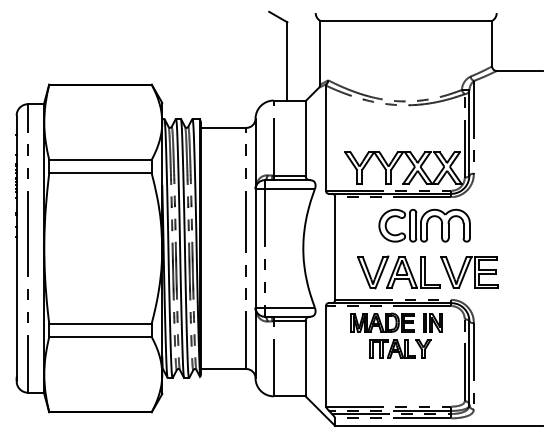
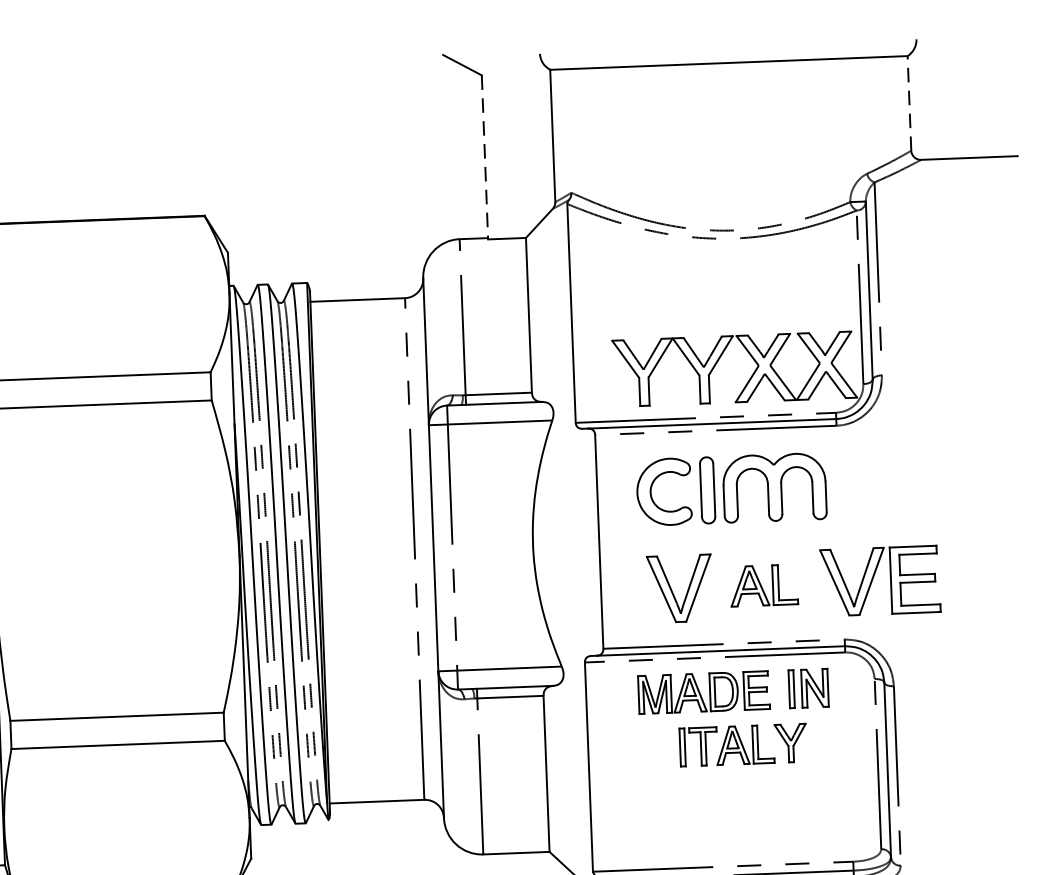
line: (492, 43) -> (910, 102), solid -> dashed
line: (287, 62) -> (485, 158), solid -> dashed
part: (424, 225) -> (731, 489), moved
part: (413, 272) -> (764, 585), size x0.6

